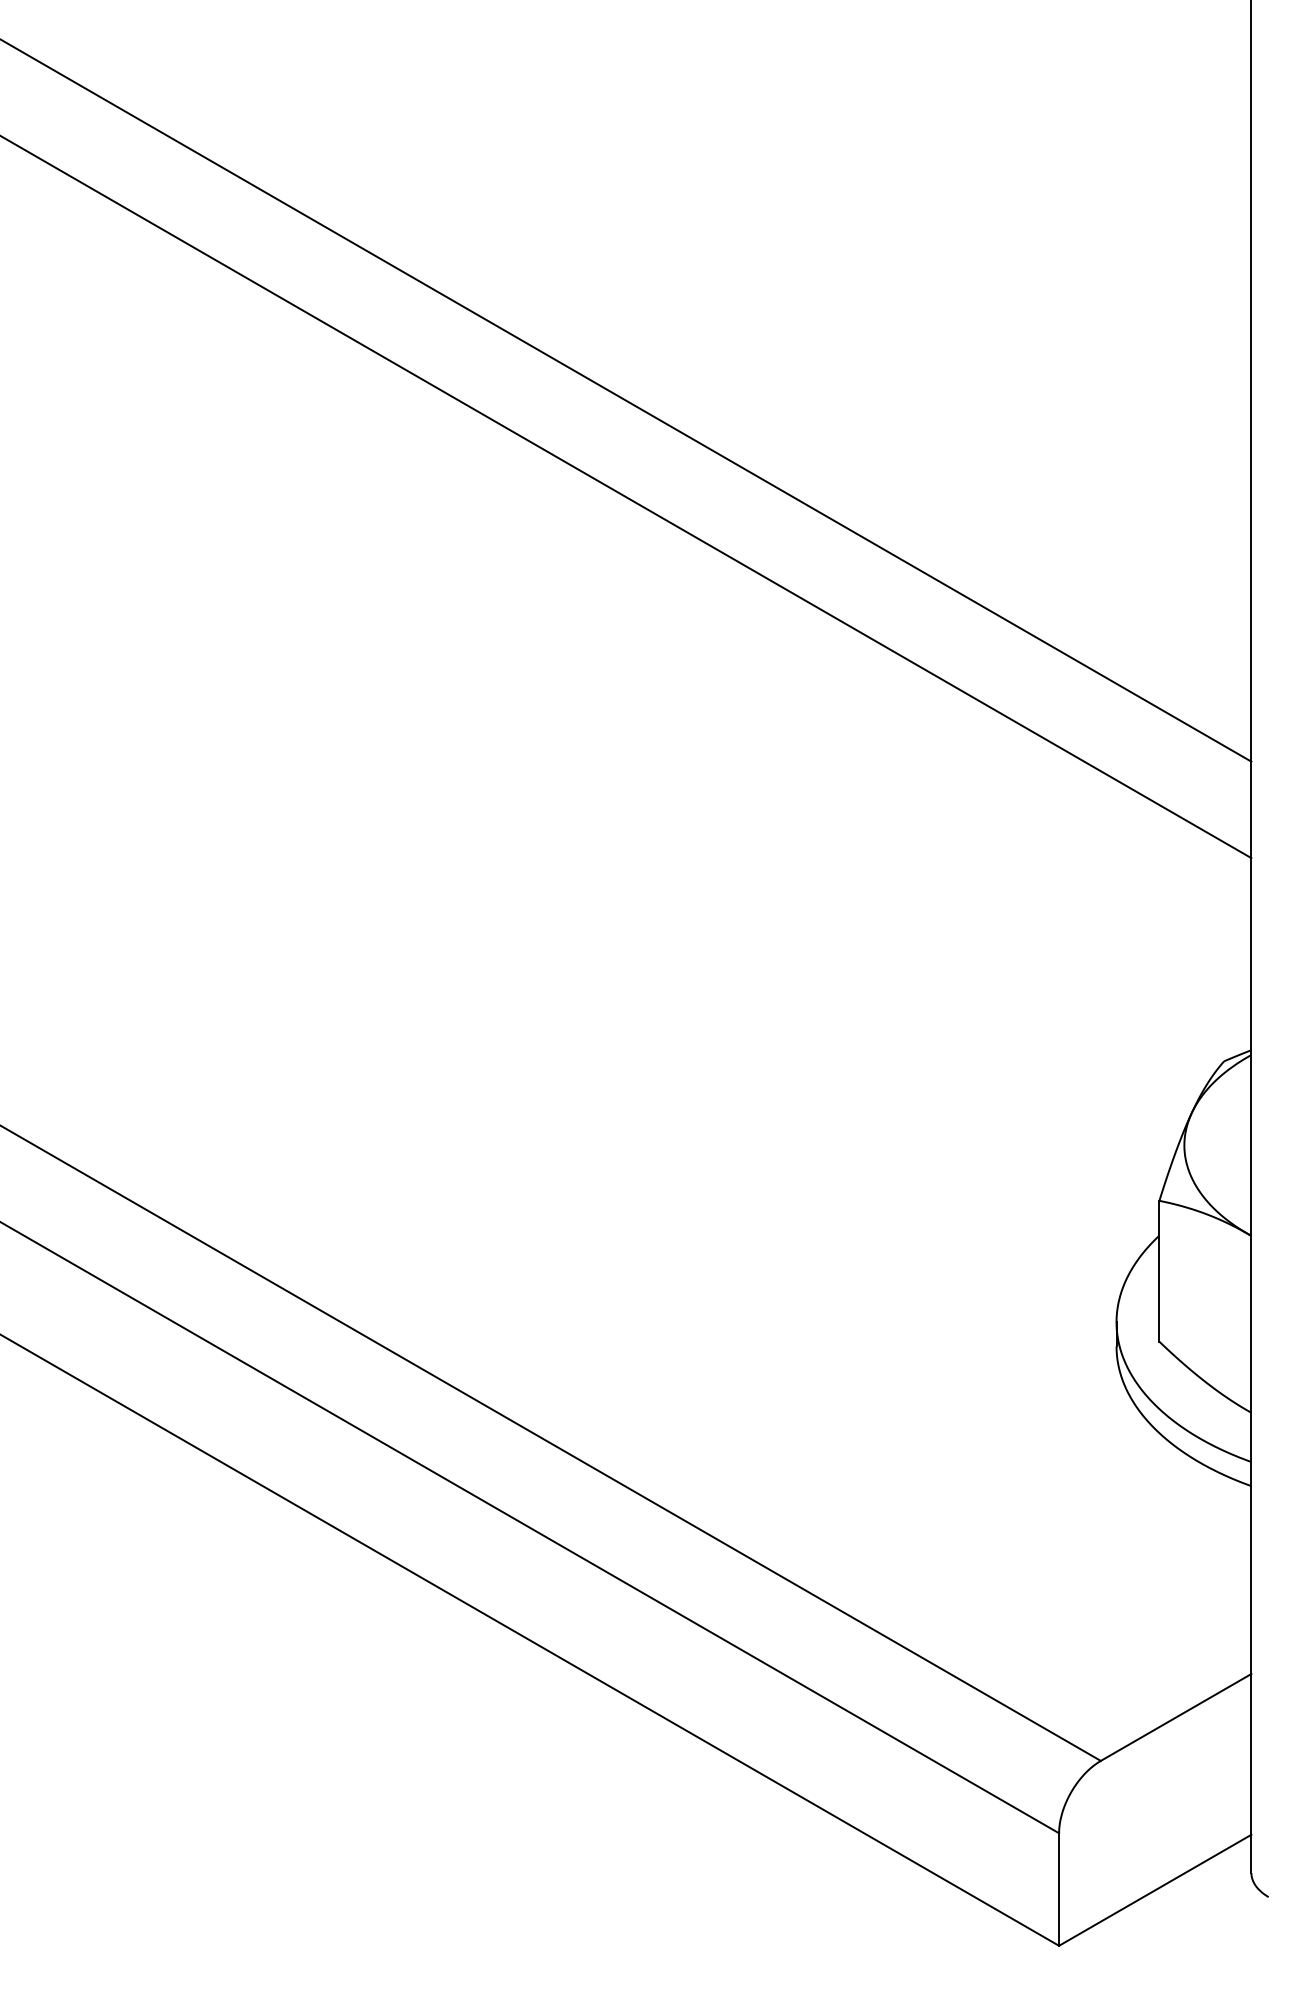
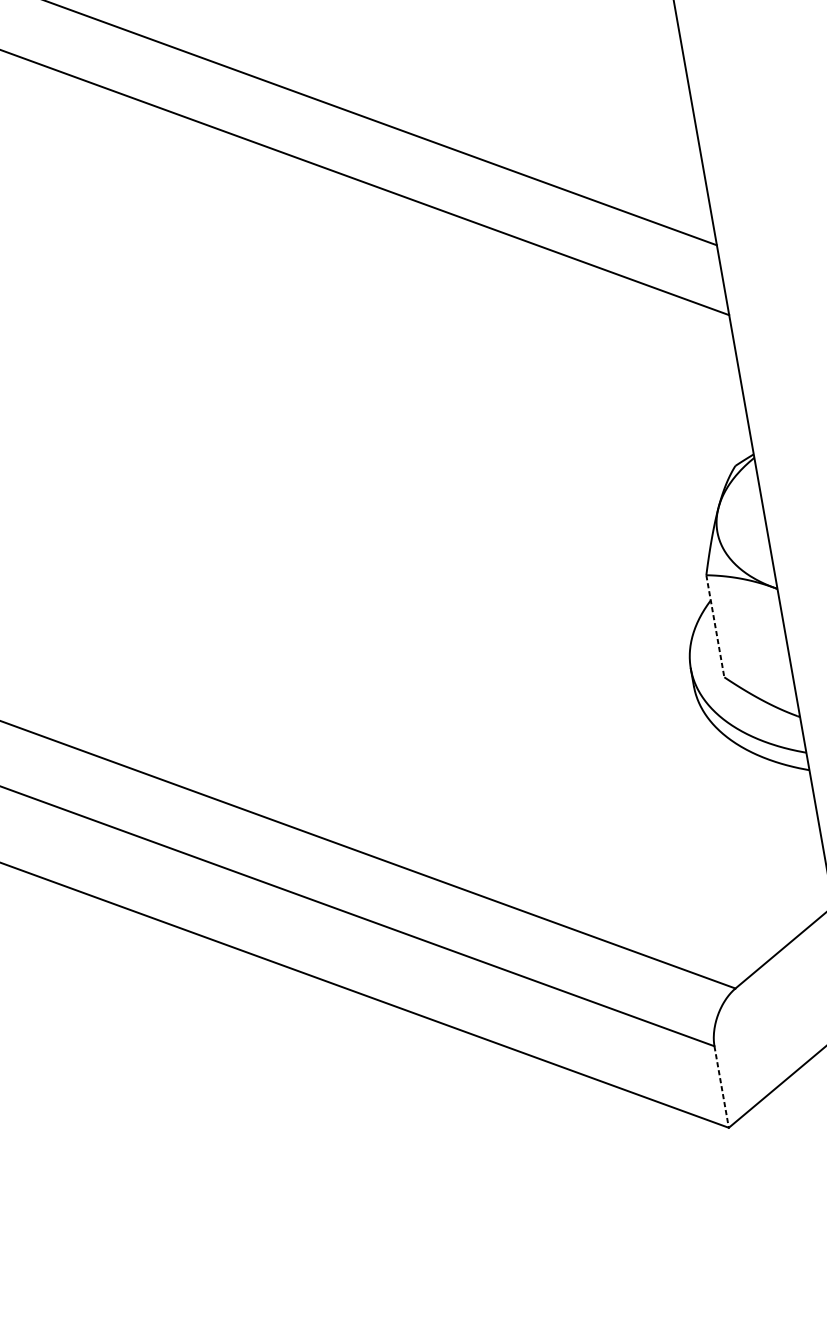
line: (1159, 1271) -> (715, 626), solid -> dashed
line: (1059, 1890) -> (722, 1087), solid -> dashed

